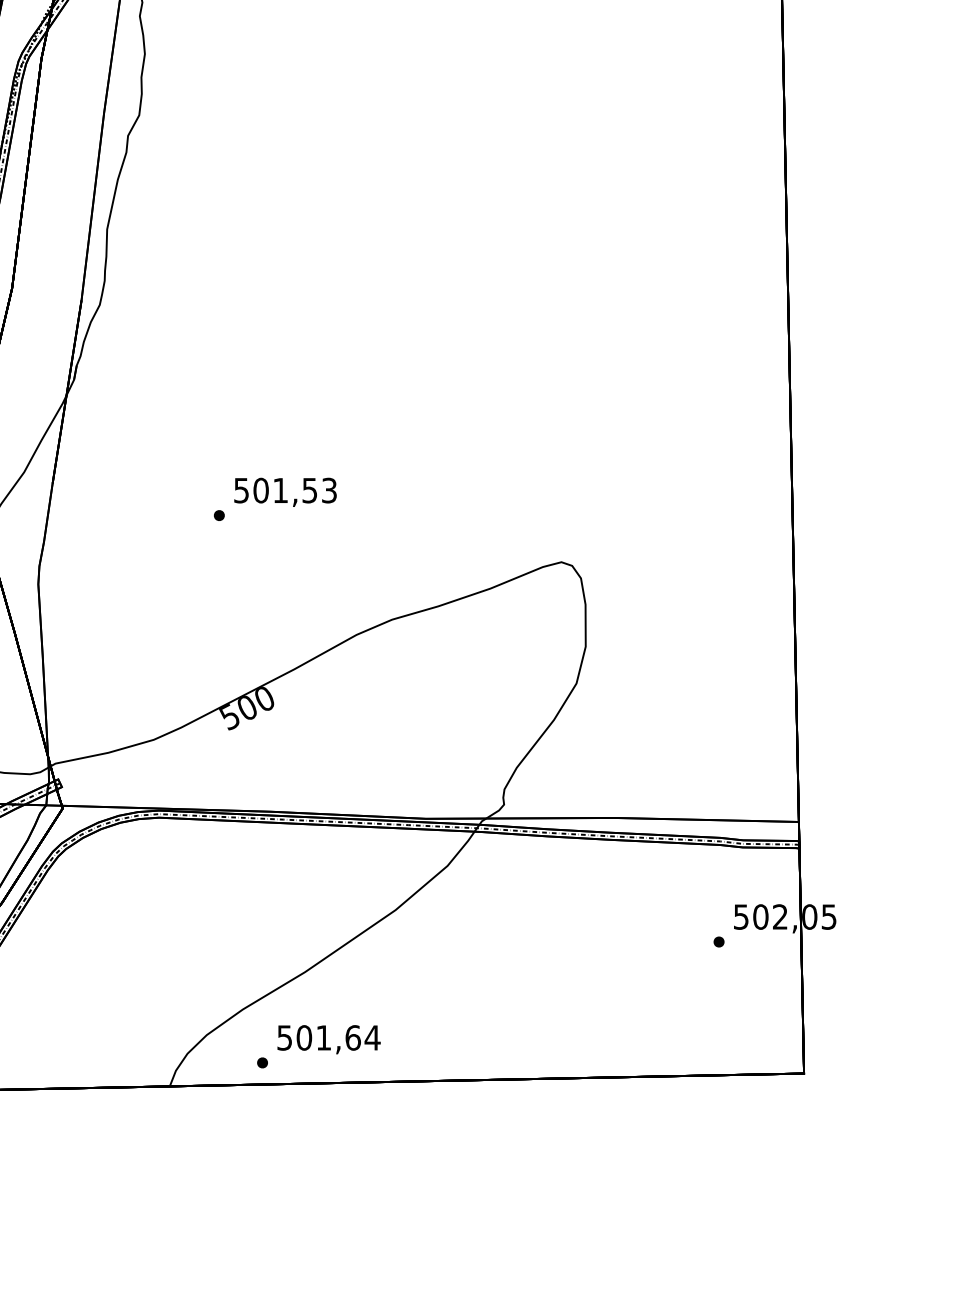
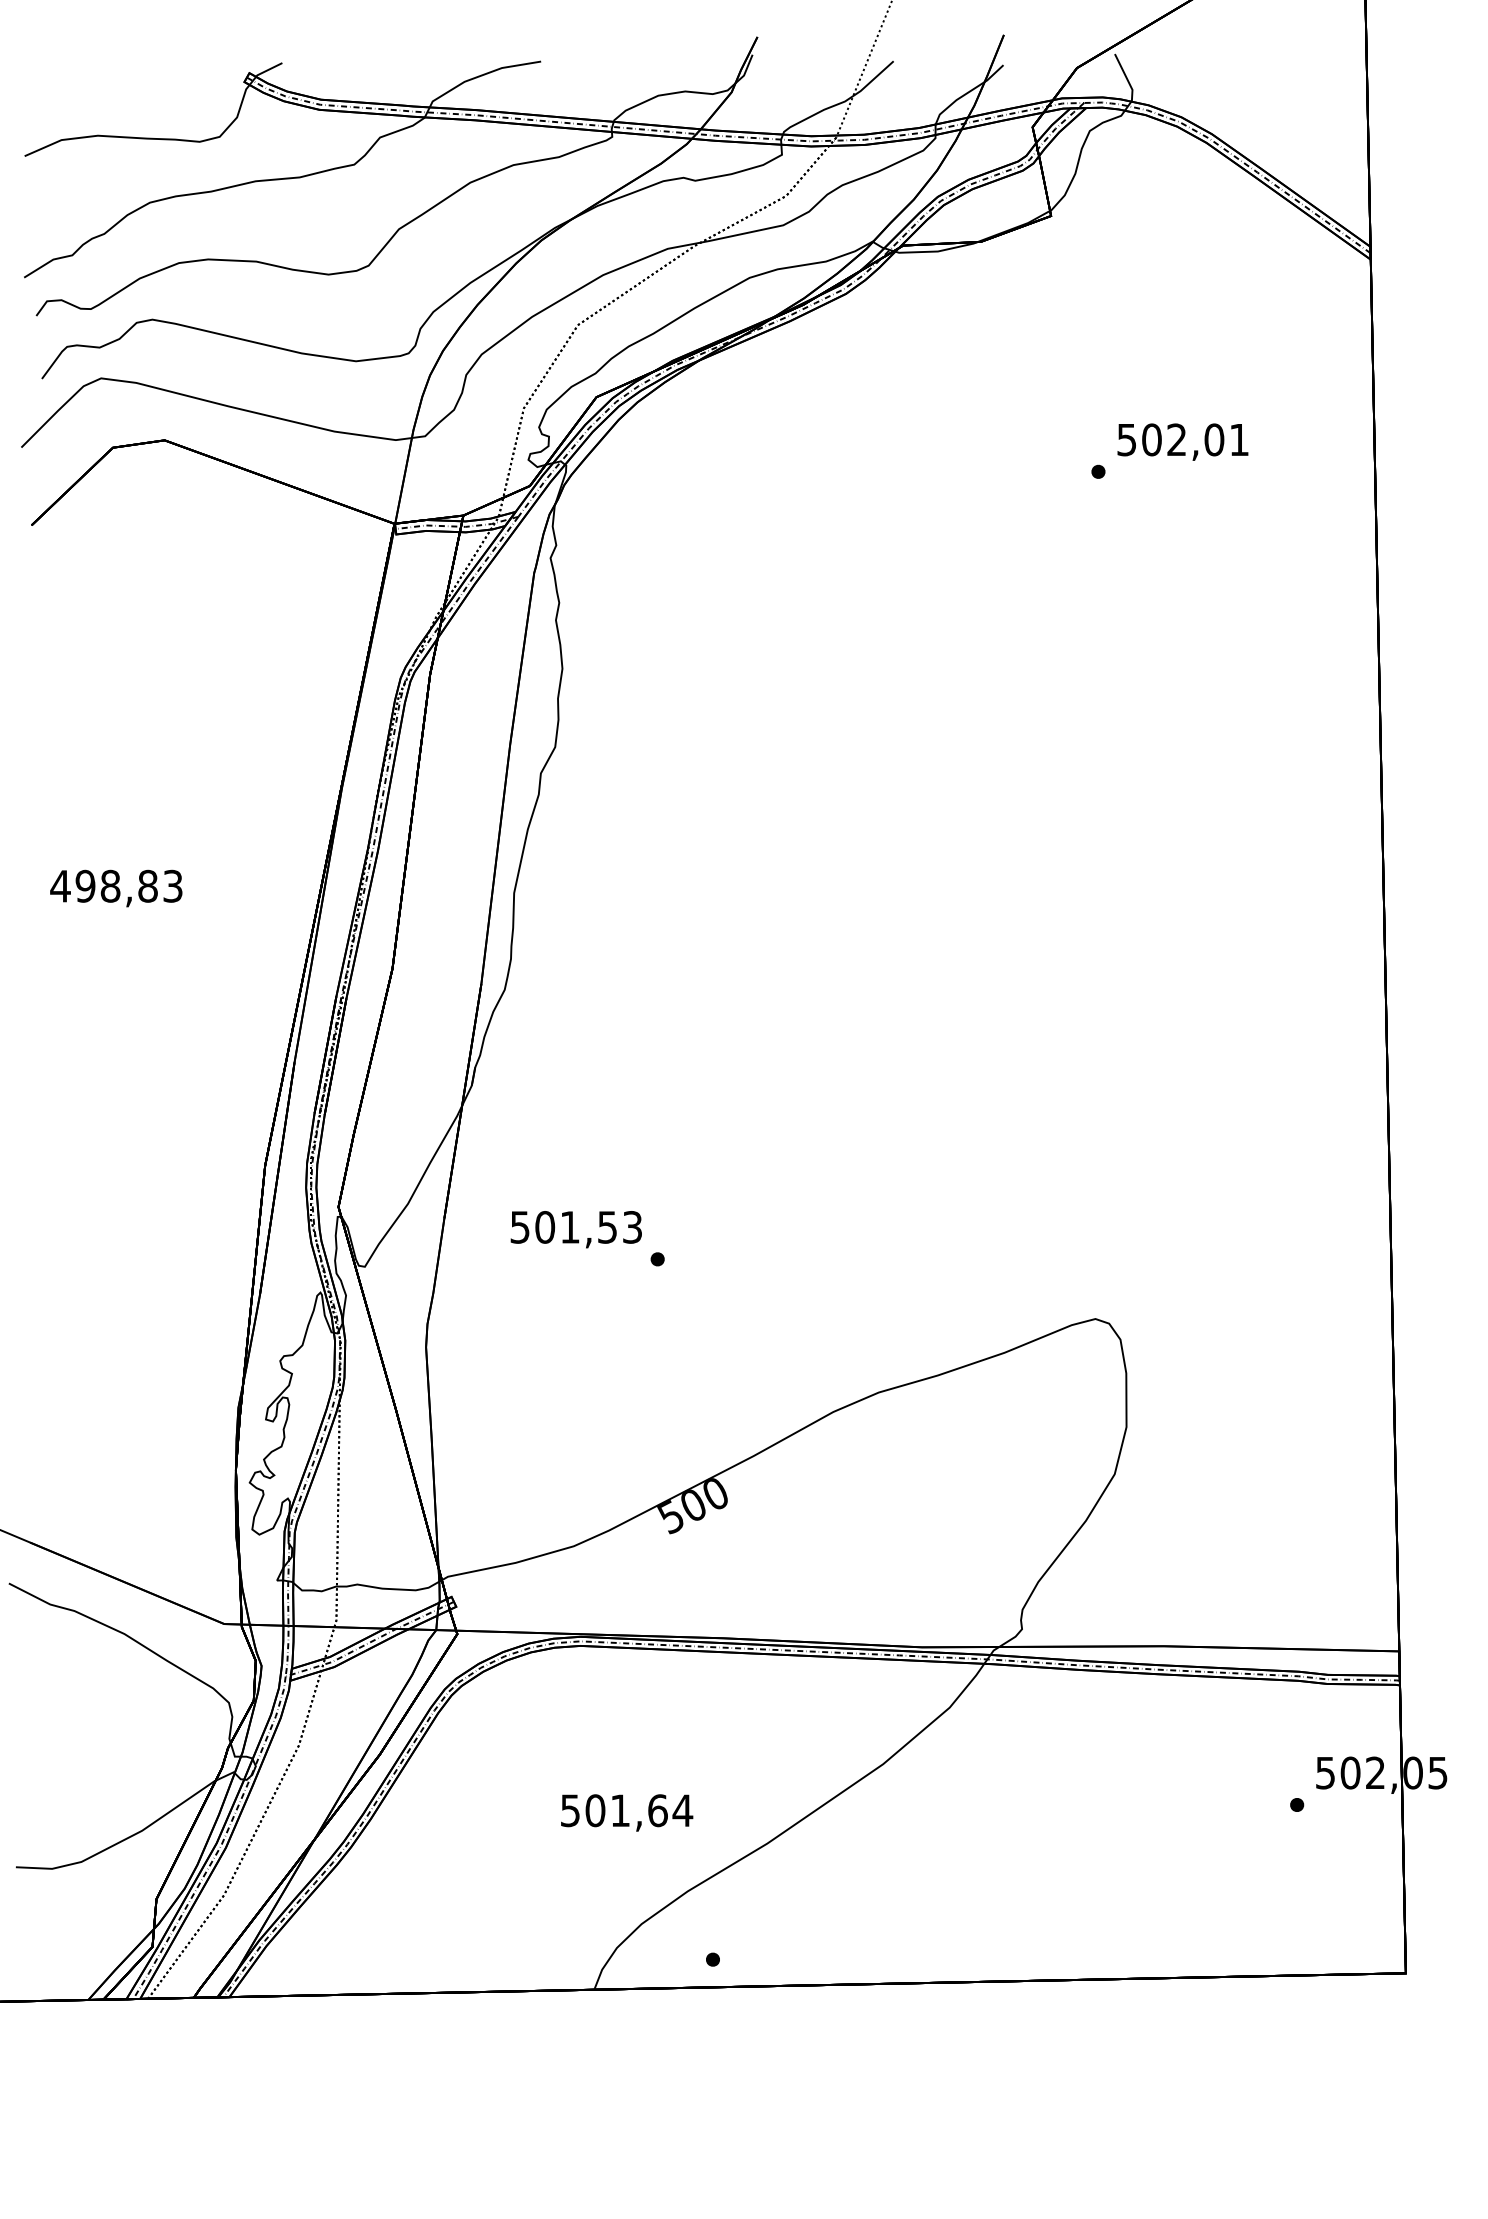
text: (284, 492) -> (575, 1229), moved
text: (329, 1039) -> (627, 1812), moved

